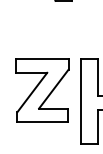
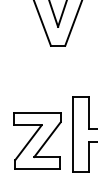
part: (42, 89) -> (37, 140), moved

